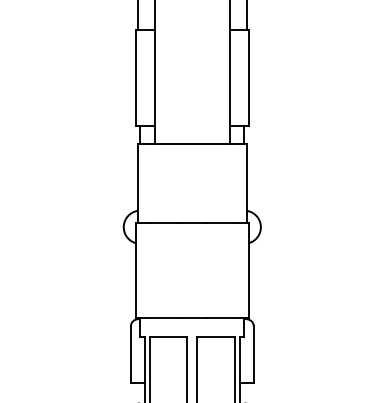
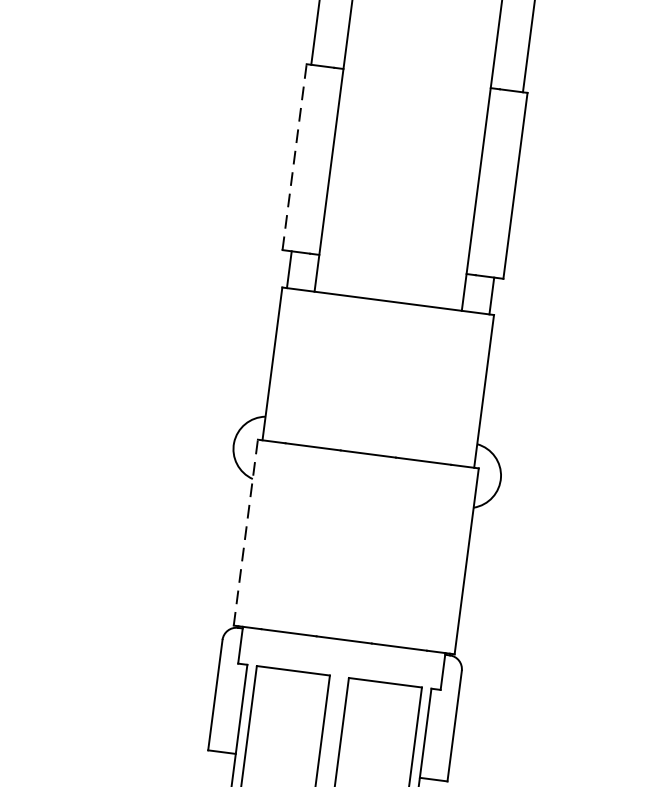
line: (135, 77) -> (294, 156), solid -> dashed
line: (135, 270) -> (245, 532), solid -> dashed

